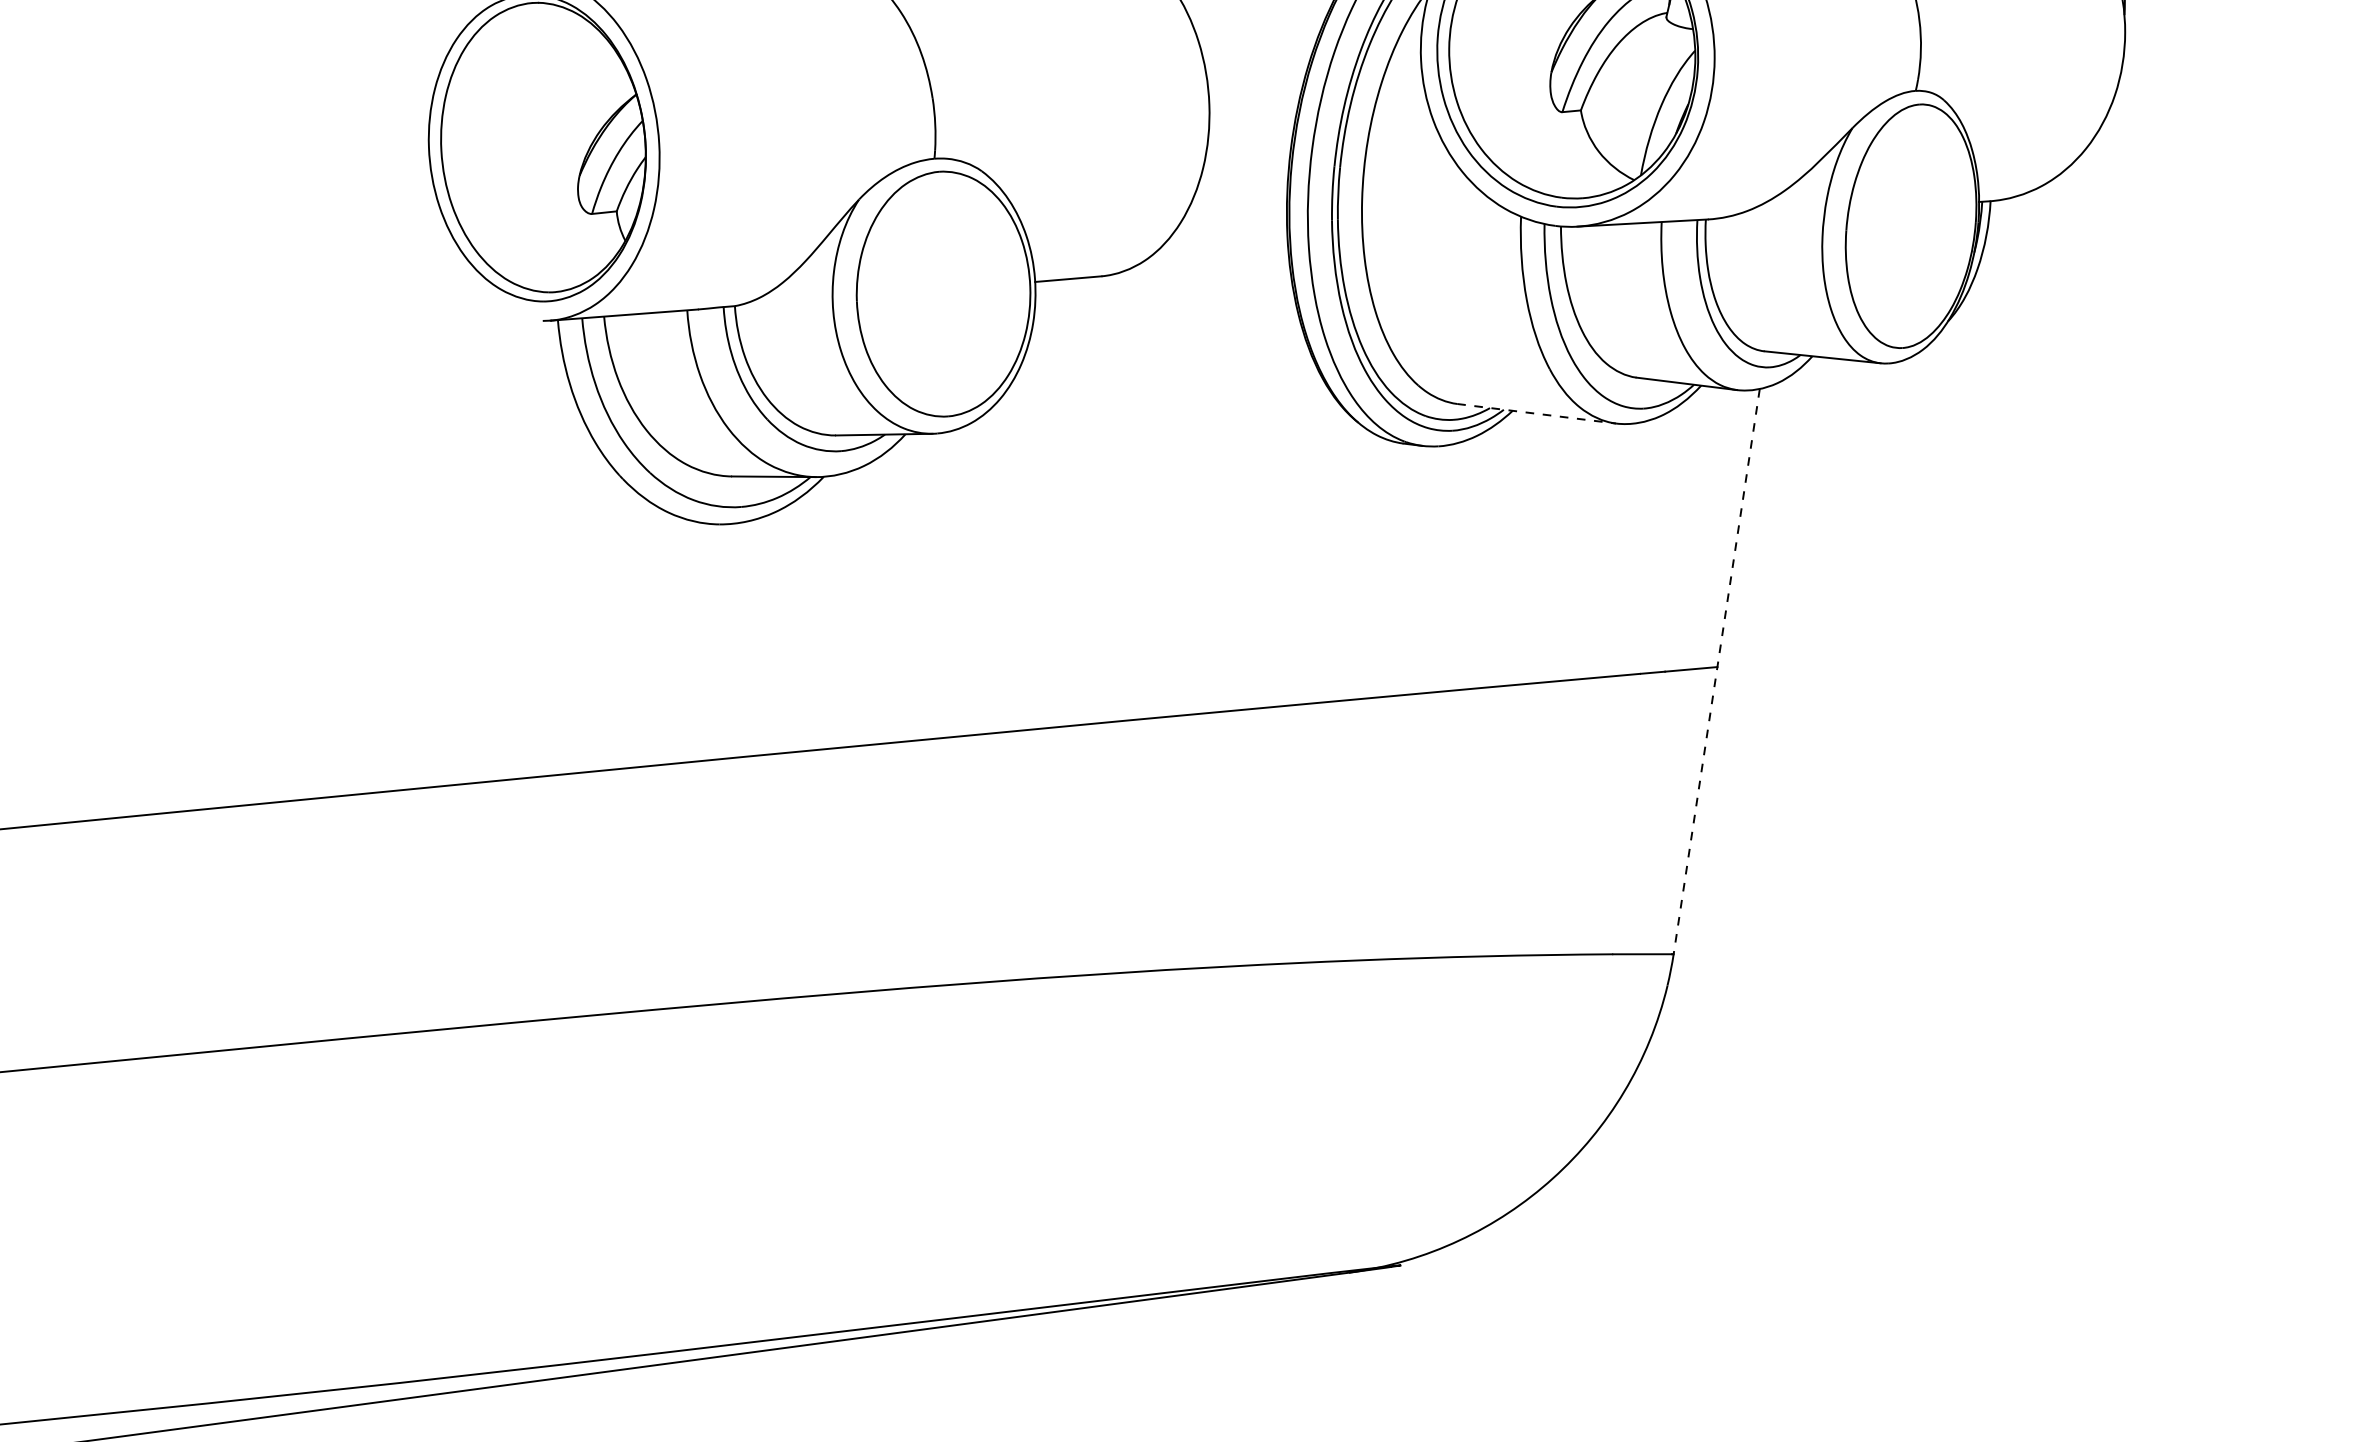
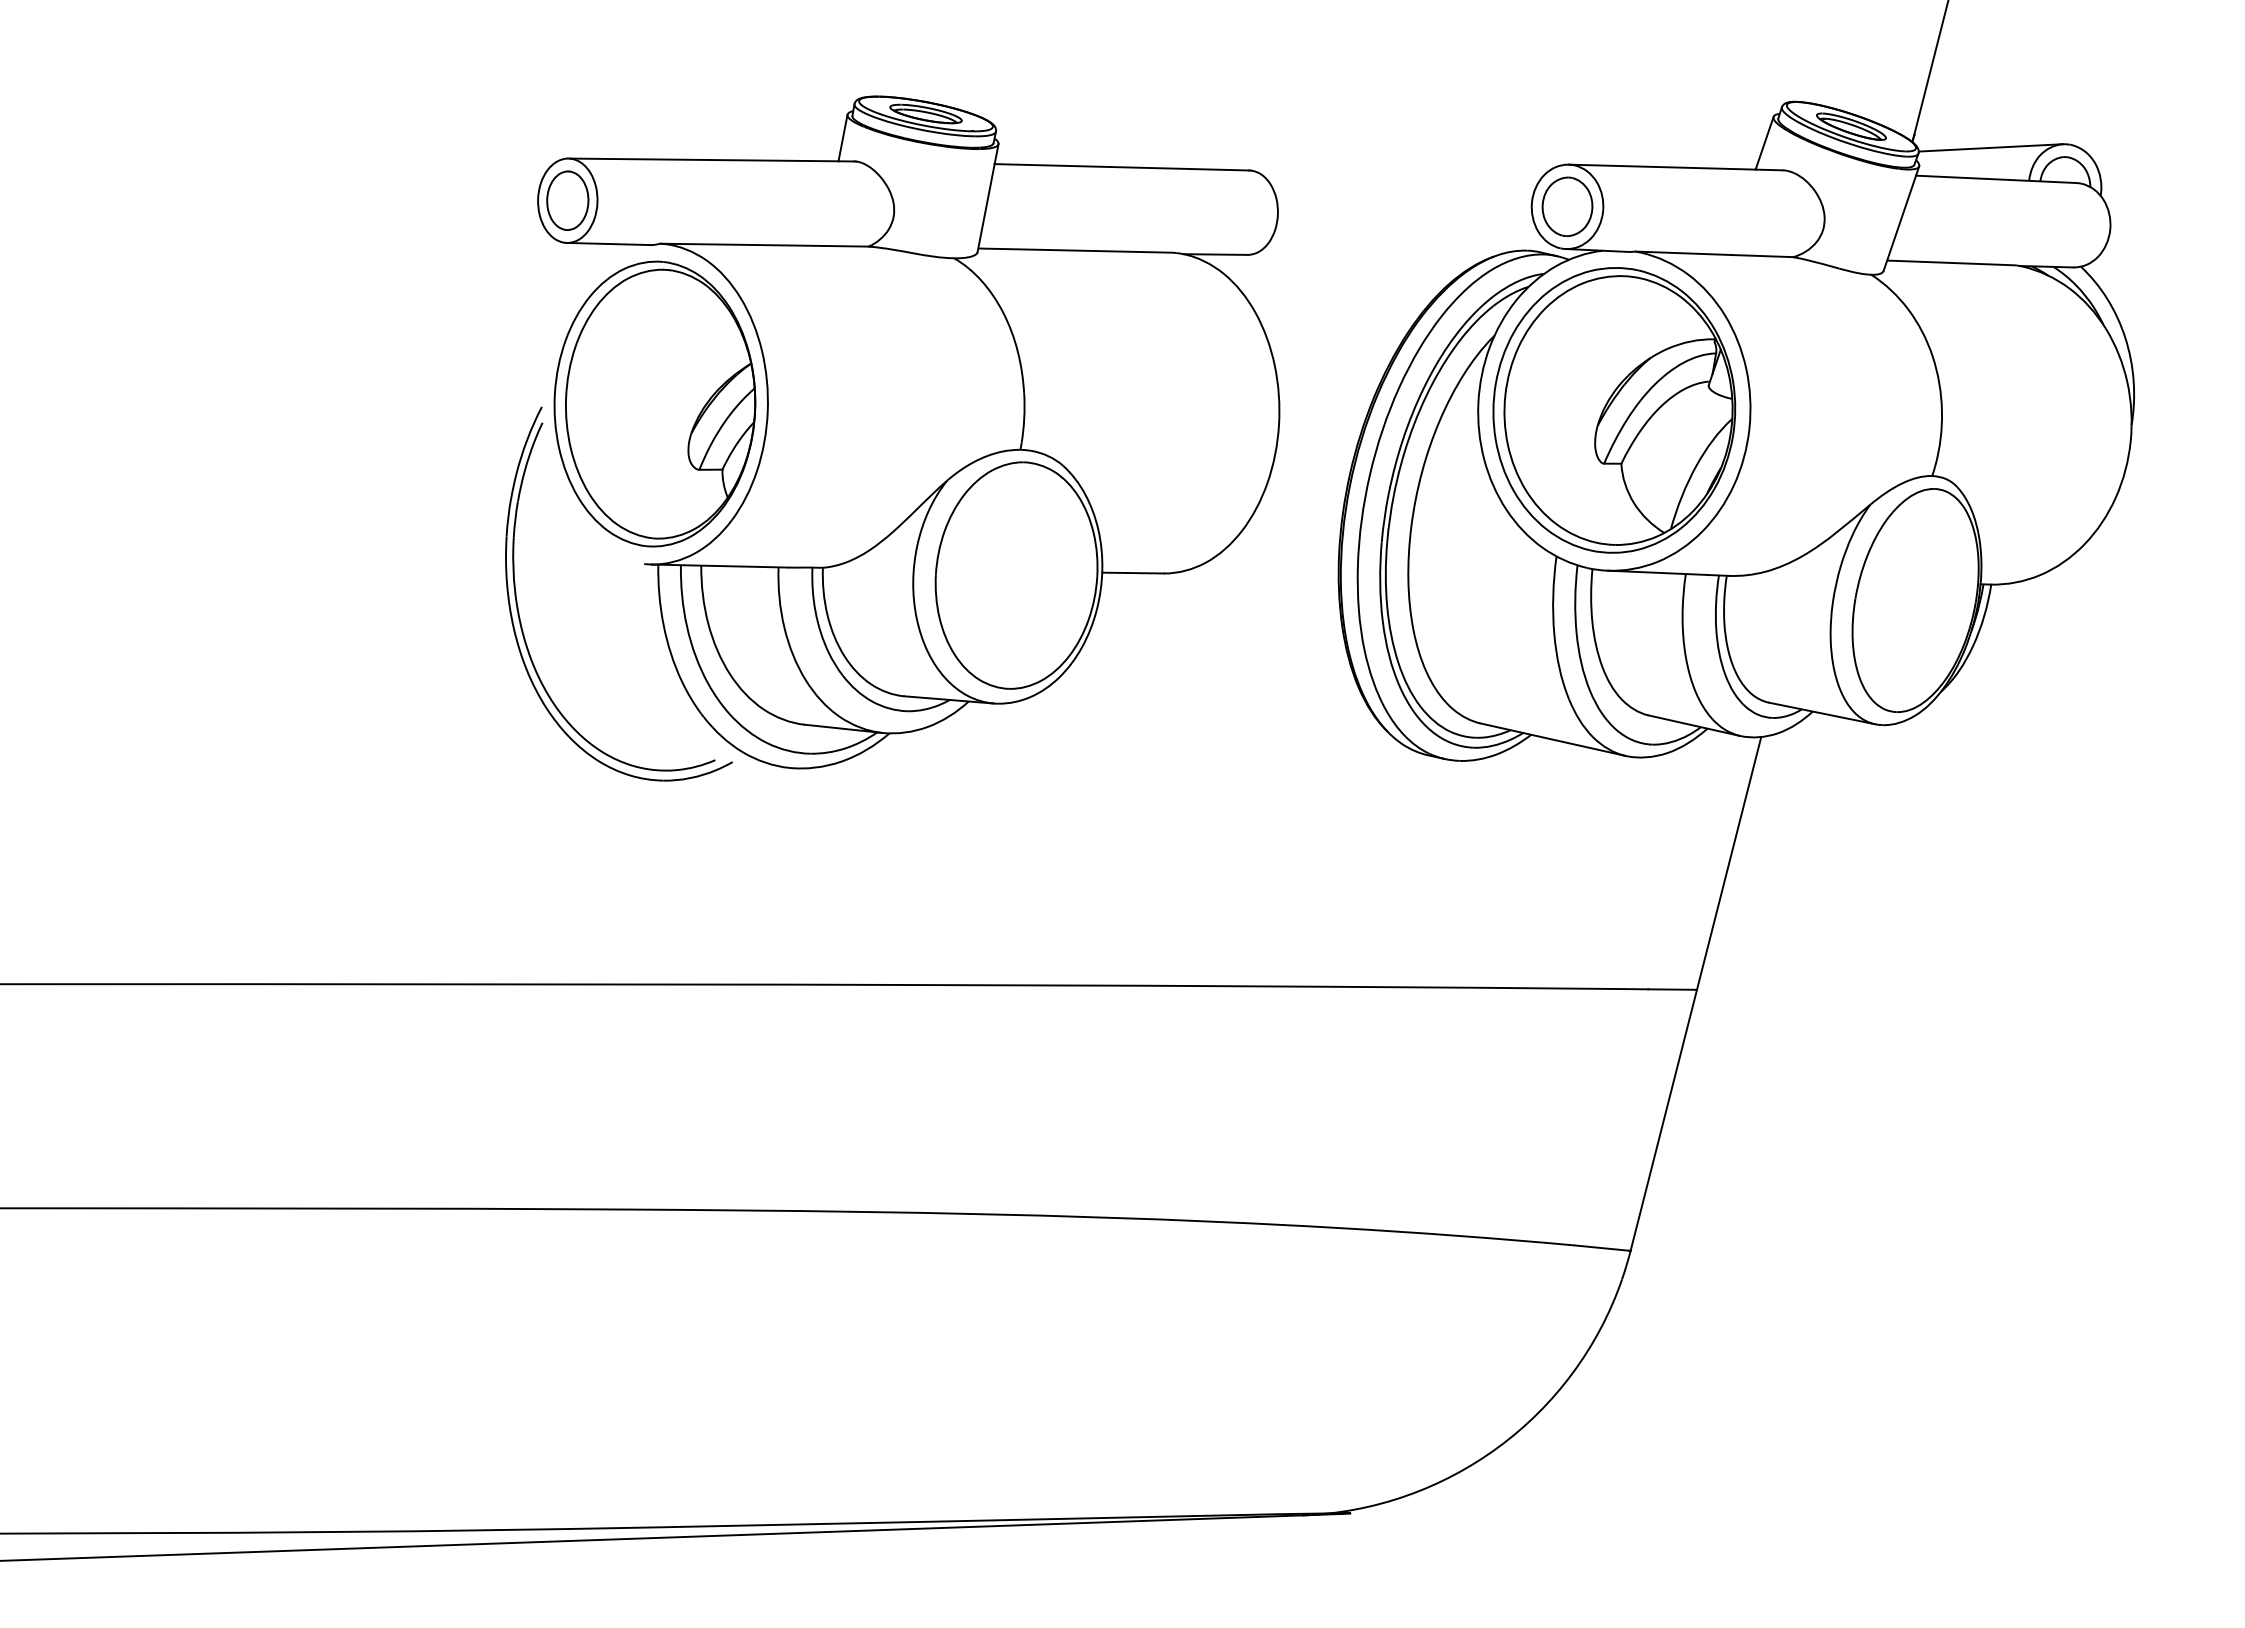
part: (413, 386) -> (519, 612), added
line: (1537, 413) -> (1553, 739), dashed -> solid
line: (1716, 671) -> (1695, 993), dashed -> solid

